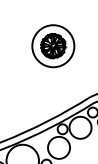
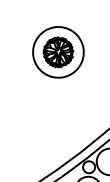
part: (53, 46) -> (58, 52), moved

